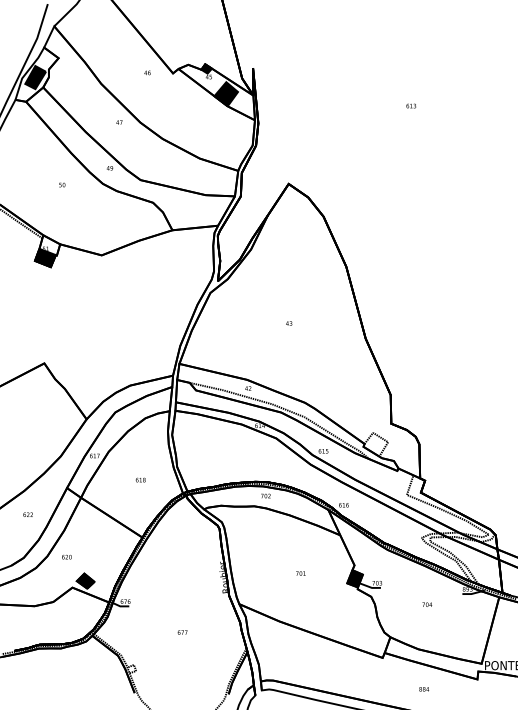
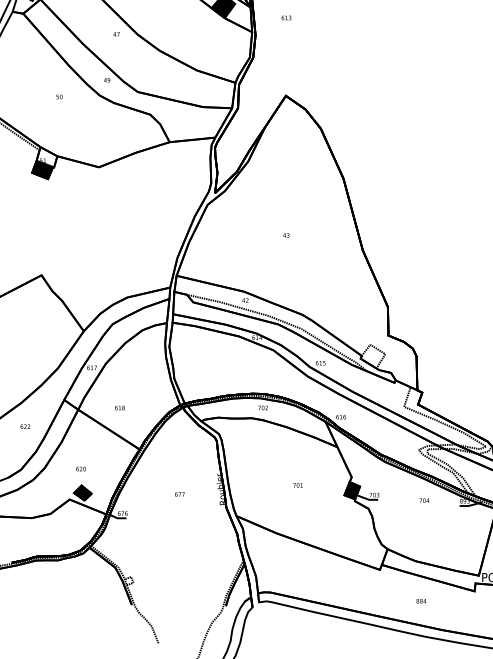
text: (411, 105) -> (286, 17), moved
text: (140, 479) -> (119, 407), moved
text: (66, 556) -> (80, 468), moved
text: (427, 604) -> (424, 500), moved
text: (182, 632) -> (179, 494), moved

